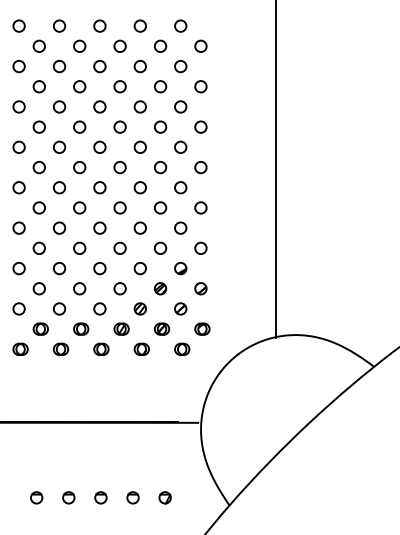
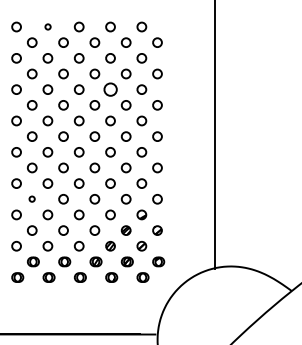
circle: (59, 25) -> (47, 26), size x0.6
circle: (139, 106) -> (109, 89), size x1.4
circle: (38, 247) -> (31, 198), size x0.6

